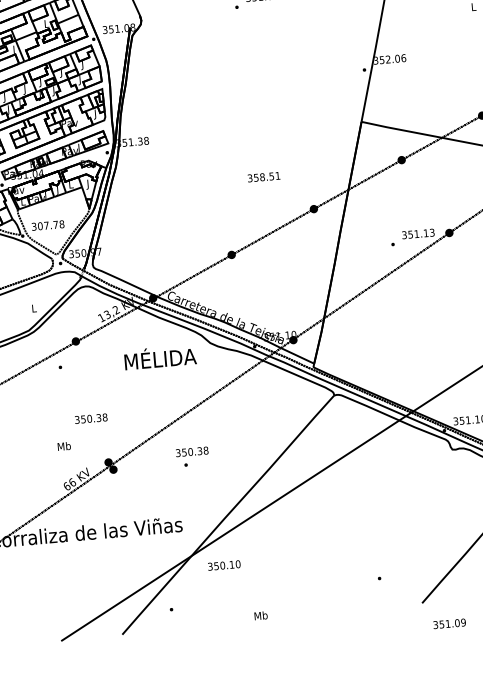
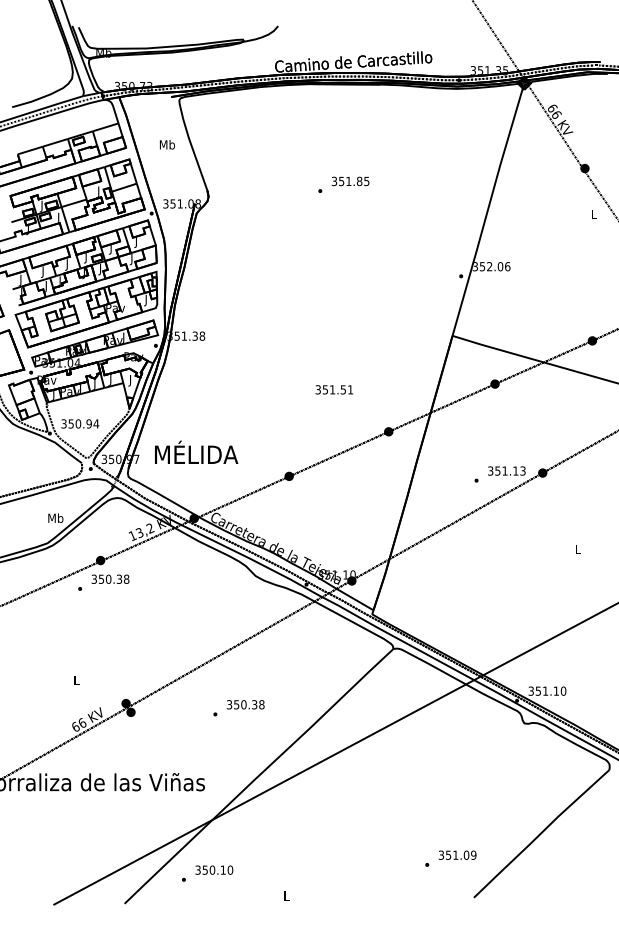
text: (46, 24) -> (98, 191), L -> J
text: (262, 176) -> (332, 389), 358.51 -> 351.51
text: (70, 185) -> (110, 380), L -> J
text: (22, 203) -> (53, 395), L -> J
text: (50, 224) -> (83, 423), 307.78 -> 350.94
text: (33, 307) -> (55, 517), L -> Mb
text: (160, 356) -> (196, 451), moved
text: (91, 418) -> (110, 578), moved
text: (64, 446) -> (76, 680), Mb -> L
text: (191, 451) -> (245, 704), moved
text: (224, 564) -> (214, 869), moved
text: (260, 615) -> (286, 895), Mb -> L
text: (449, 623) -> (457, 854), moved

